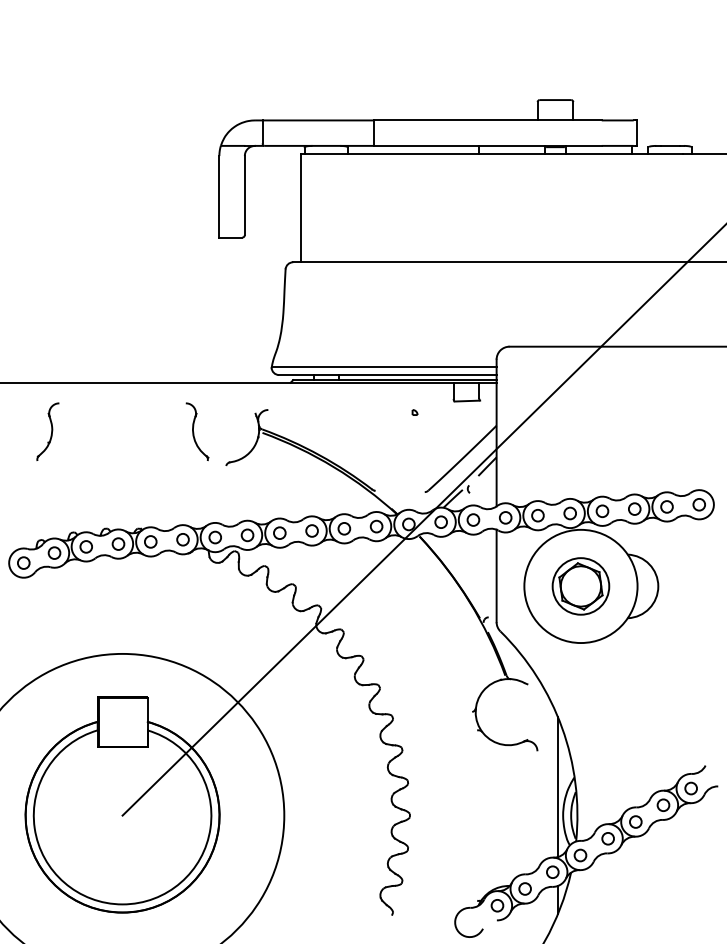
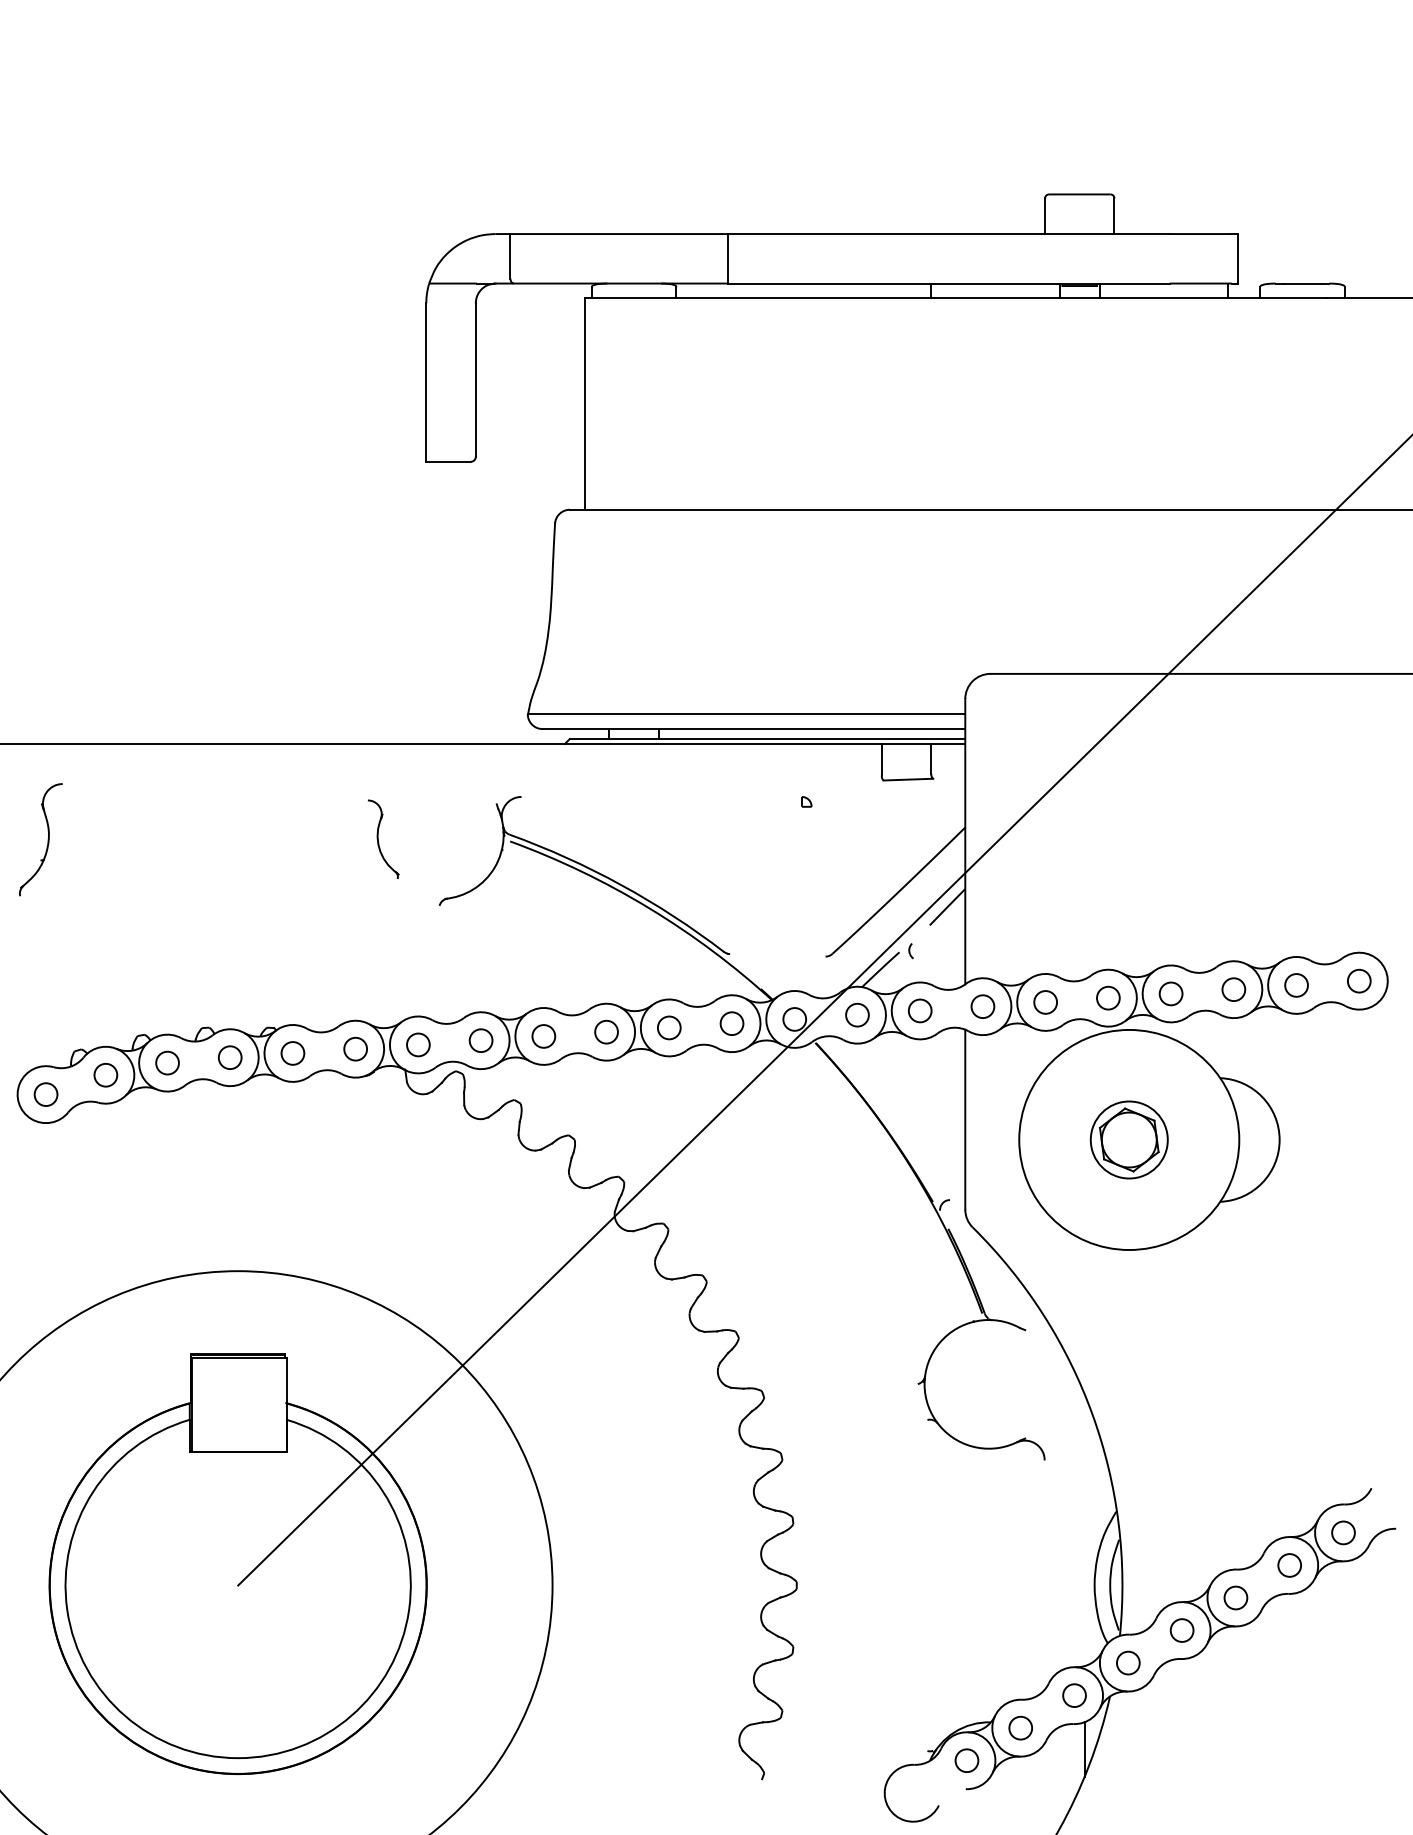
part: (47, 431) -> (39, 838), moved
part: (197, 431) -> (383, 838), size x0.7
part: (580, 586) -> (1128, 1140), size x0.7
line: (558, 787) -> (1085, 1530), removed

